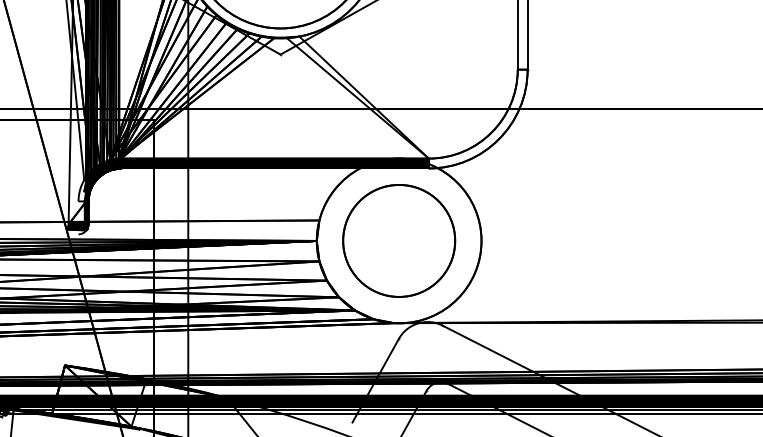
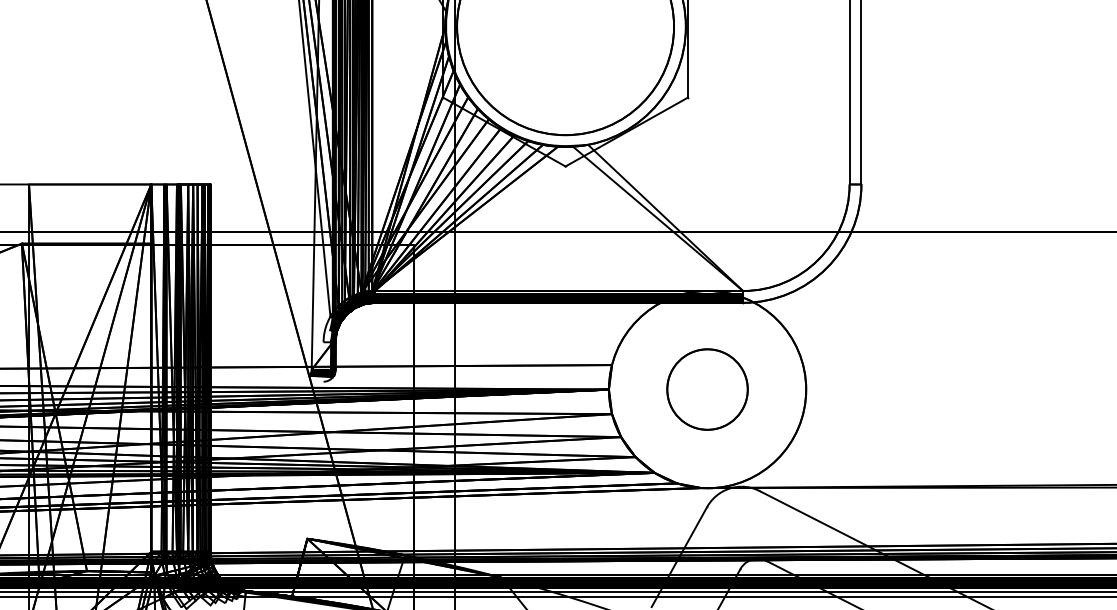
circle: (399, 240) -> (707, 389), size x0.6

